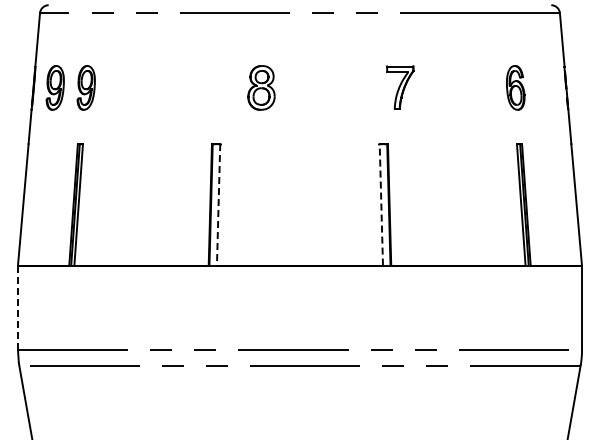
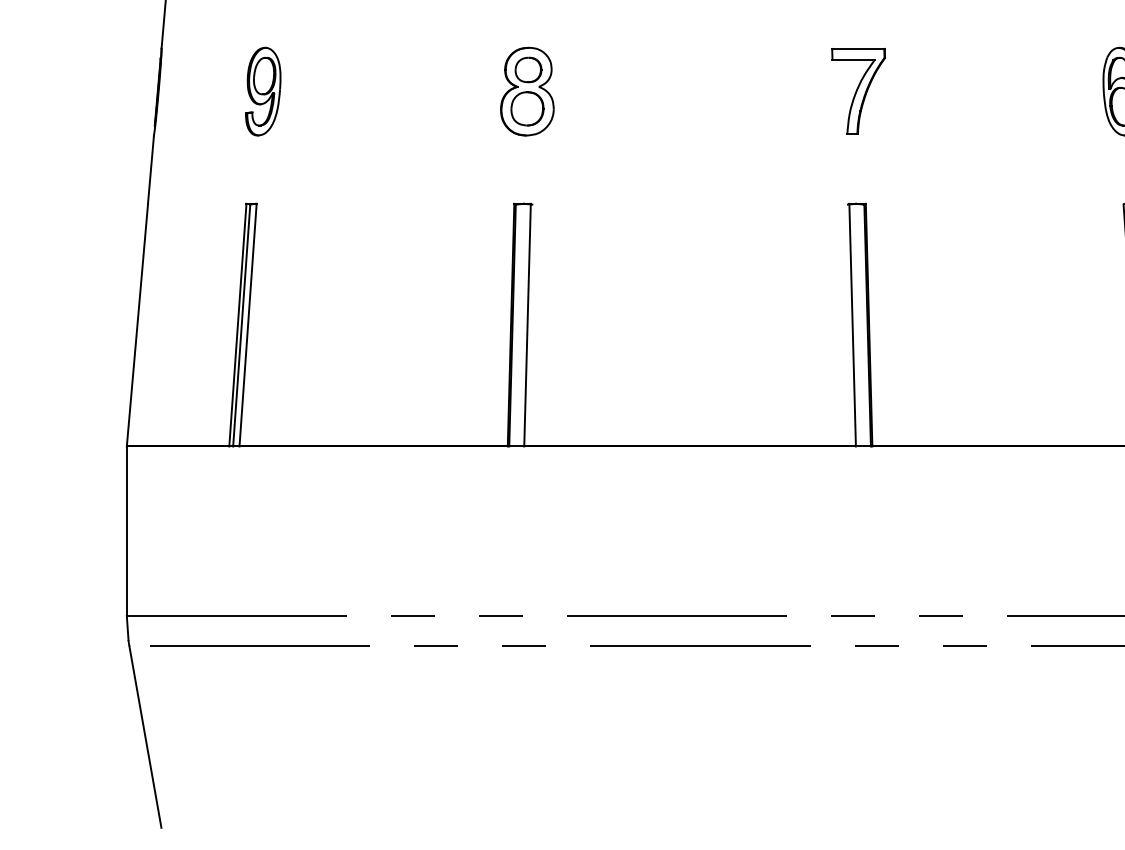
part: (54, 87) -> (199, 90), removed
part: (261, 87) -> (527, 90), moved
part: (400, 87) -> (858, 90), moved
line: (218, 204) -> (527, 324), dashed -> solid
line: (381, 204) -> (852, 324), dashed -> solid
line: (18, 308) -> (127, 532), dashed -> solid

